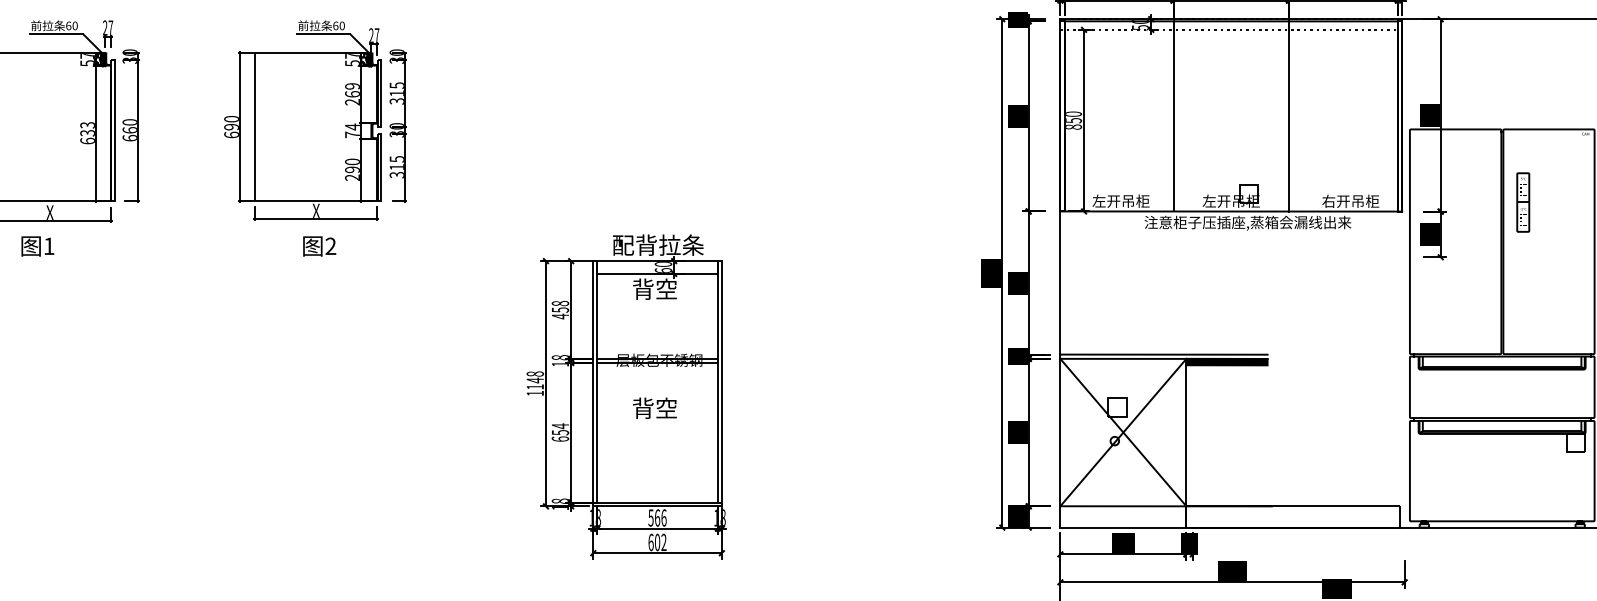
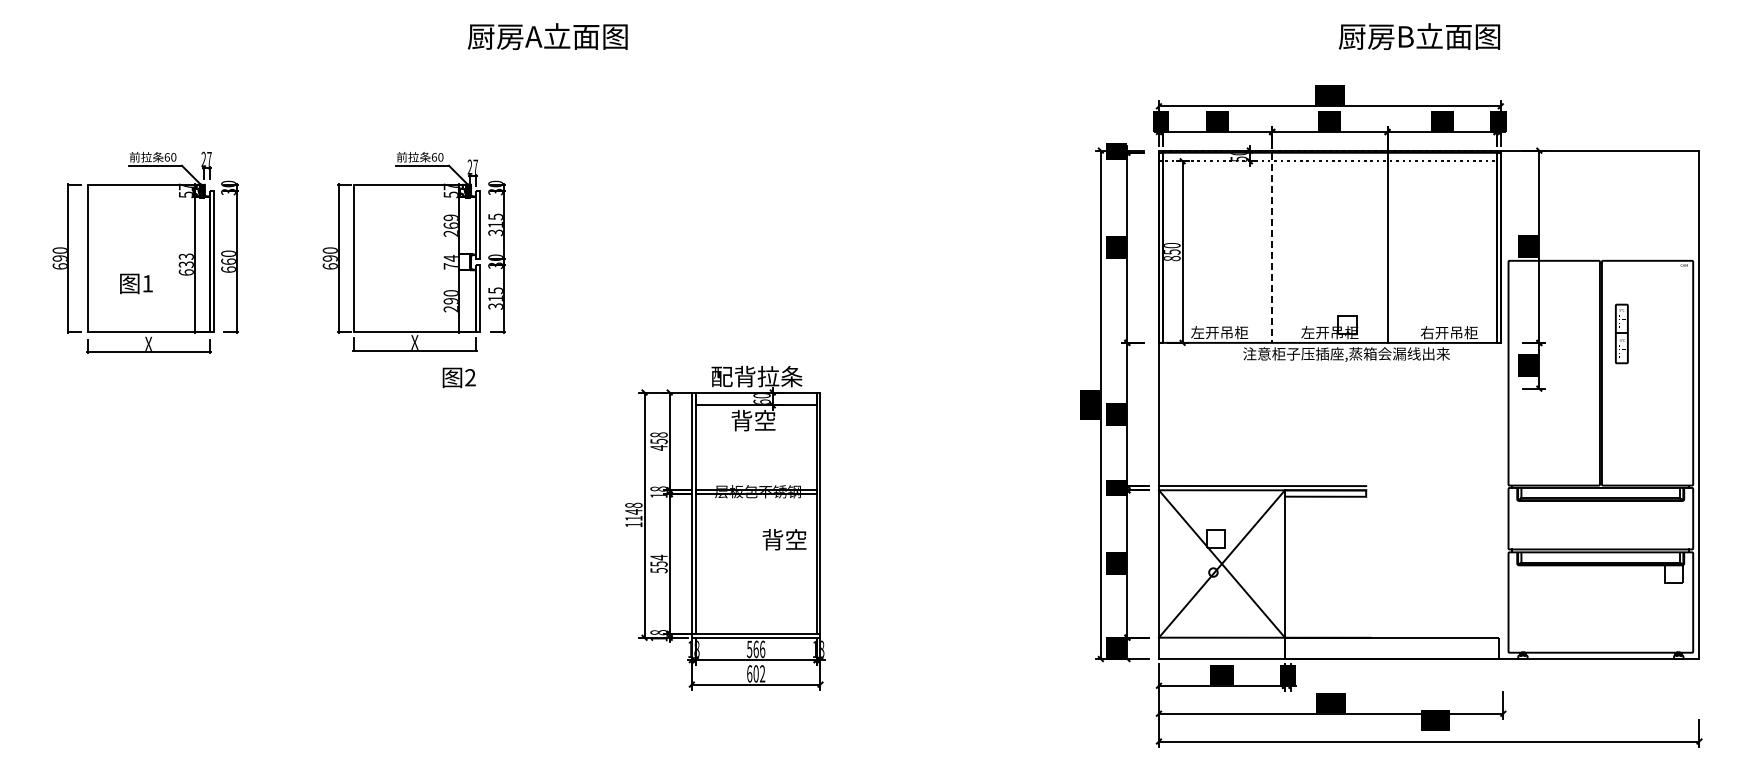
line: (1173, 117) -> (1272, 248), solid -> dashed
text: (37, 246) -> (136, 283), moved
text: (318, 246) -> (458, 377), moved
fill: (1226, 362) -> (1325, 493), removed
text: (654, 408) -> (784, 539), moved
text: (559, 439) -> (658, 570), 654 -> 554

